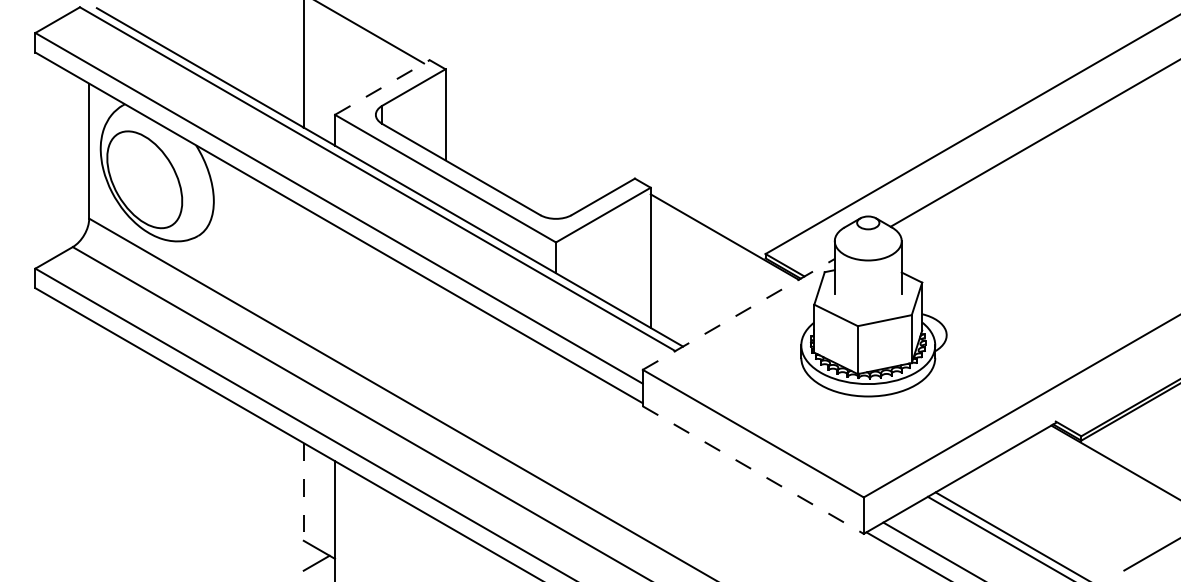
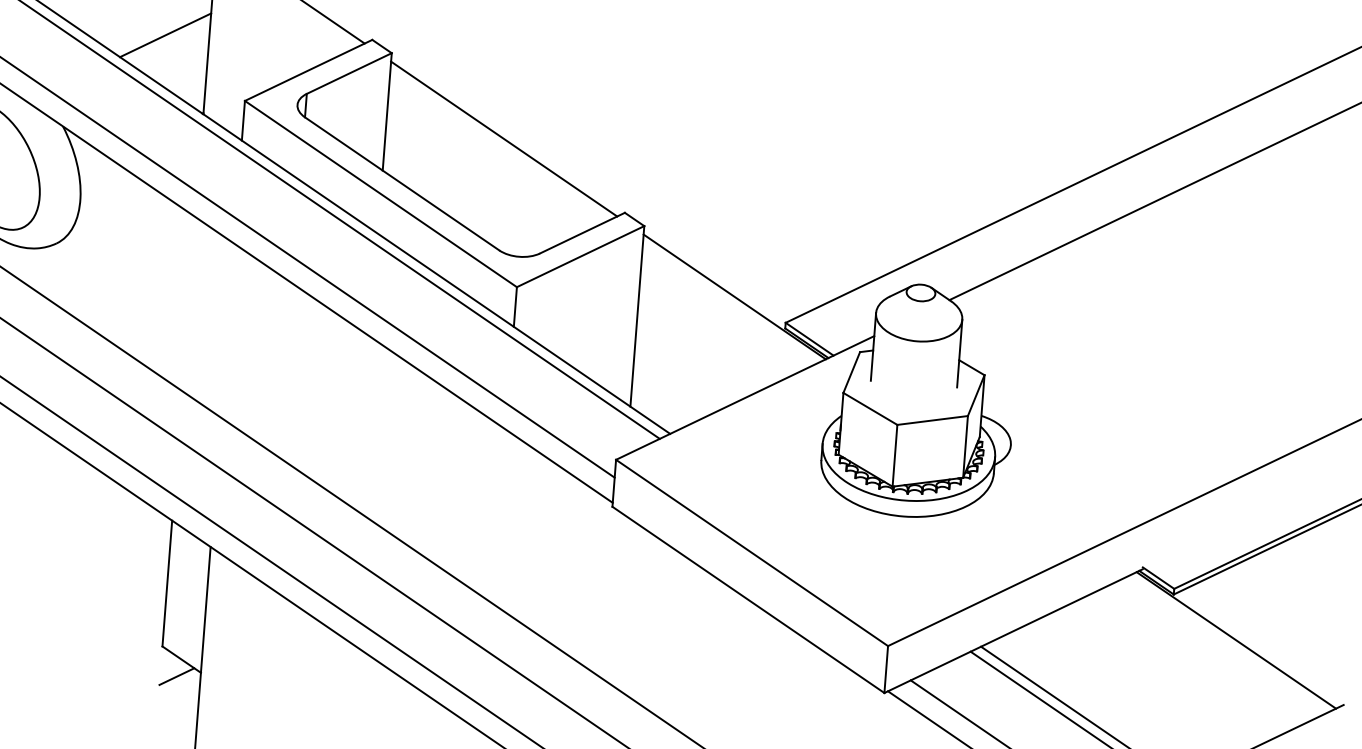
line: (269, 68) -> (165, 34), added
line: (382, 87) -> (308, 70), dashed -> solid
line: (537, 128) -> (504, 138), added
line: (738, 314) -> (744, 398), dashed -> solid
line: (753, 470) -> (748, 600), dashed -> solid
line: (303, 491) -> (167, 582), dashed -> solid

